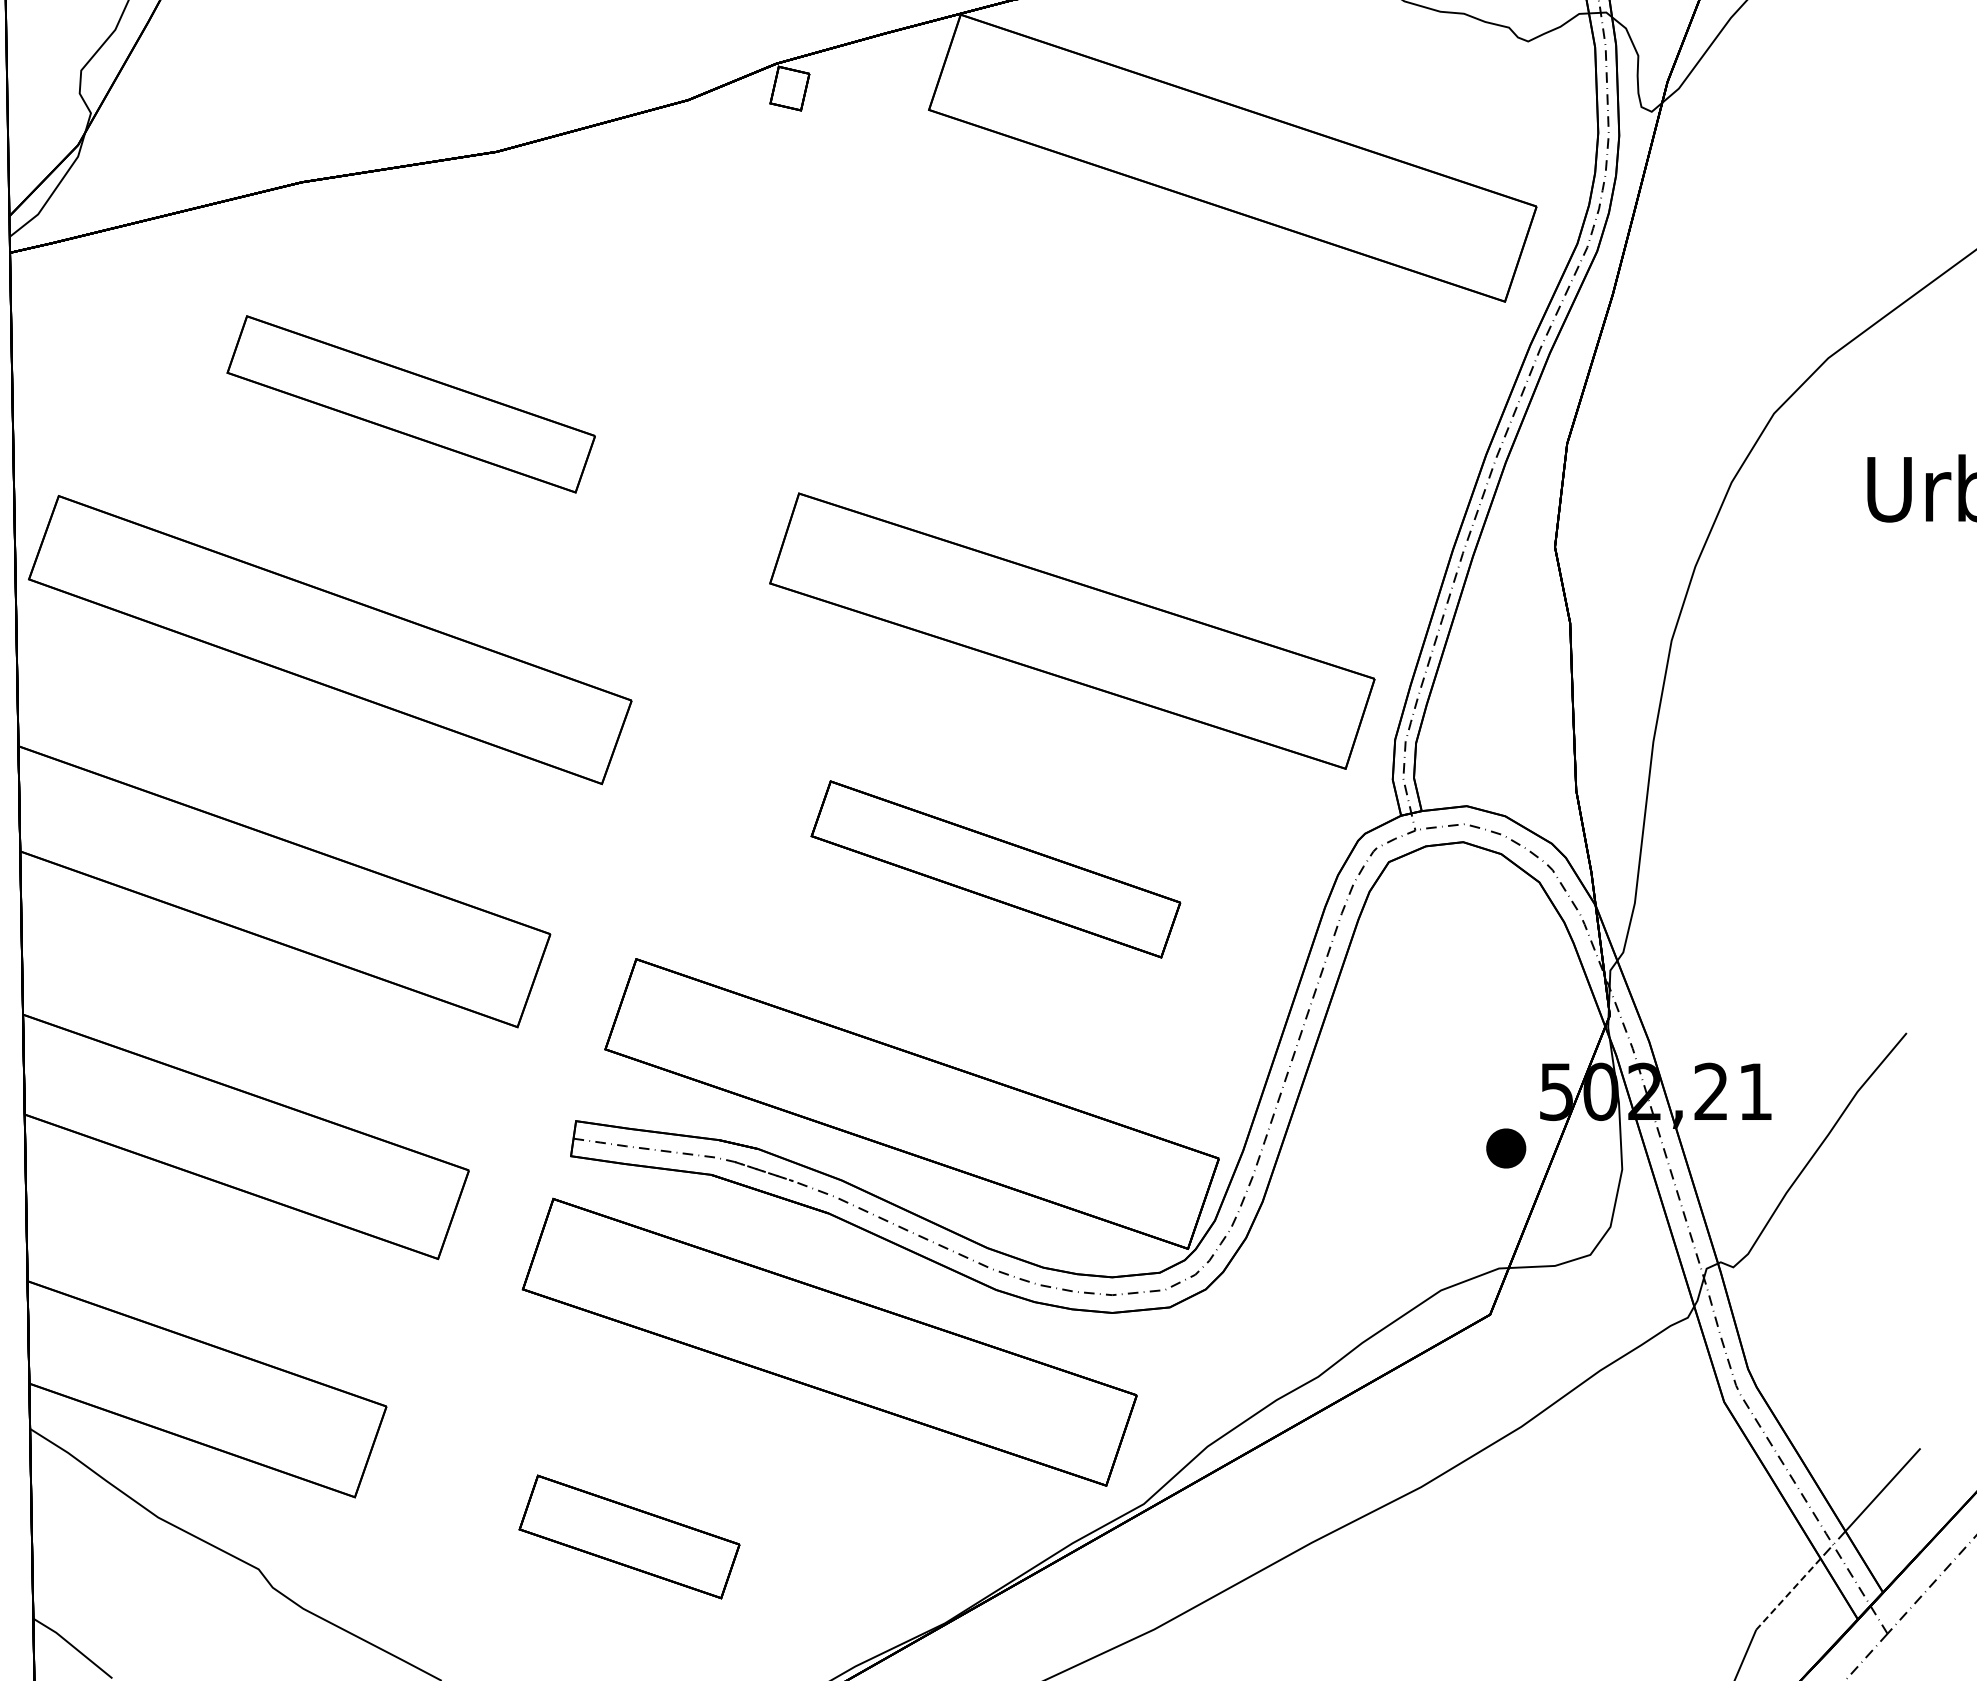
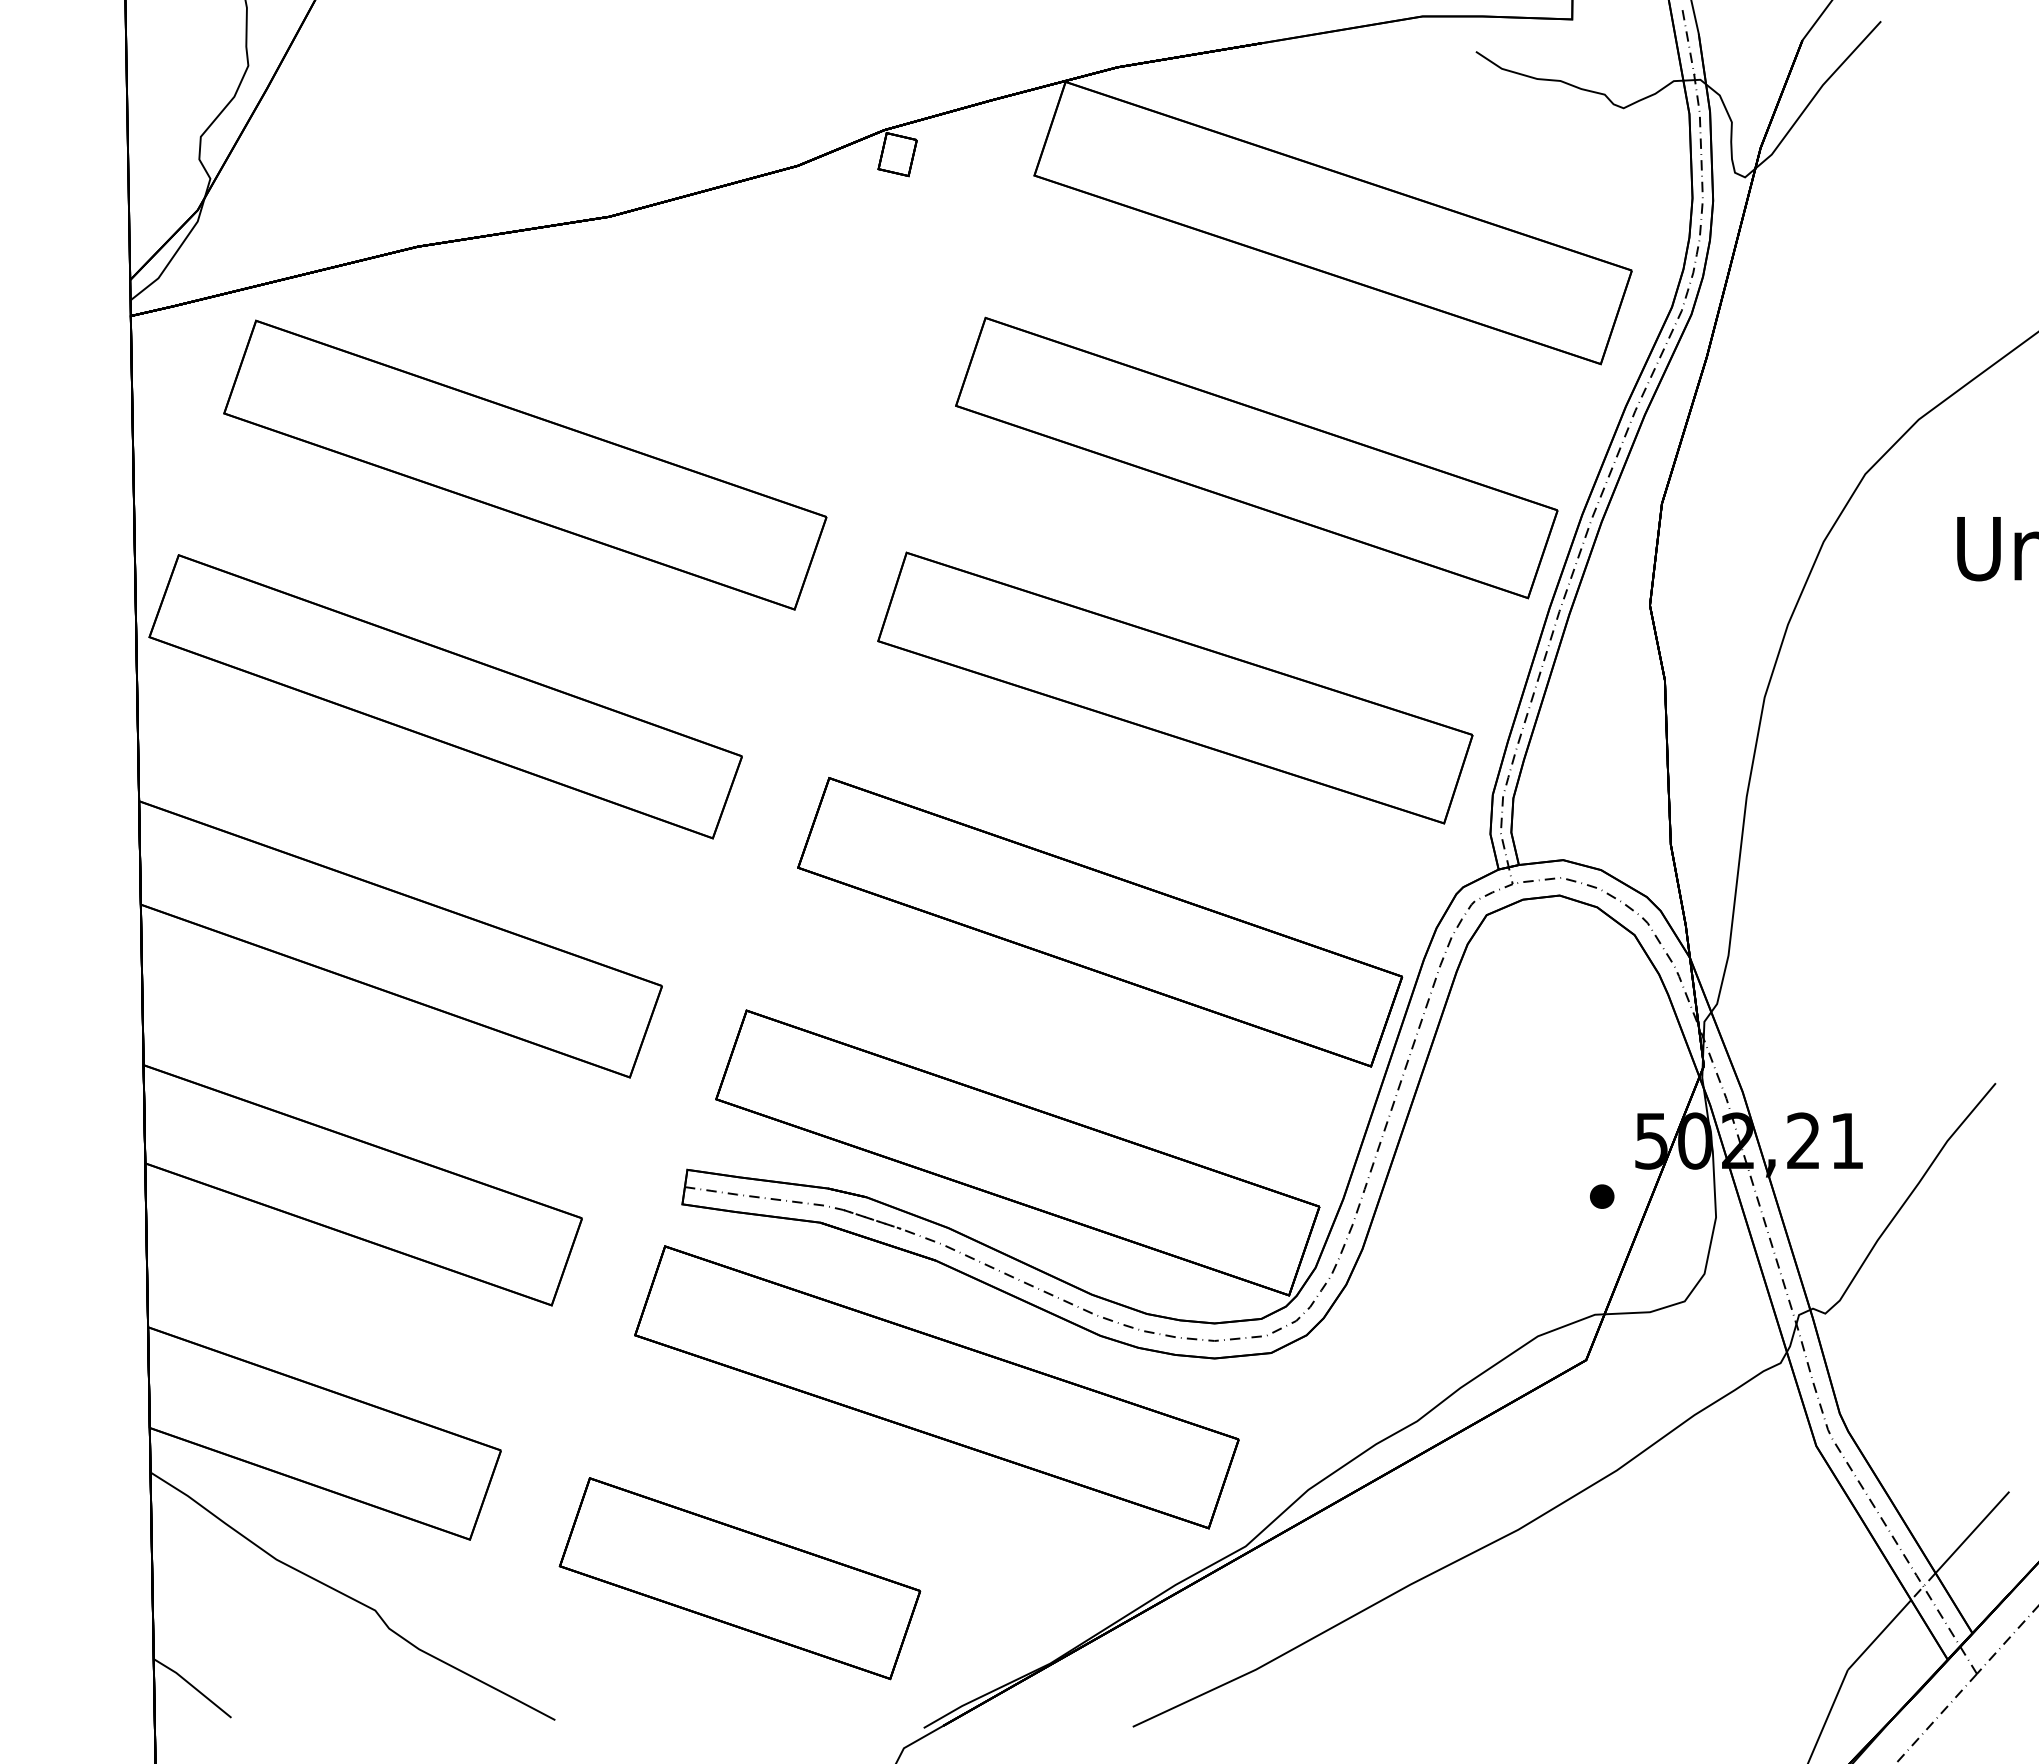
part: (1154, 396) -> (1256, 457), added
part: (411, 403) -> (525, 464), size x1.67
part: (996, 869) -> (1100, 922), size x1.67
part: (1506, 1148) -> (1602, 1196), size x0.62
part: (629, 1536) -> (739, 1578), size x1.67
line: (1788, 1594) -> (1879, 1635), dashed -> solid

